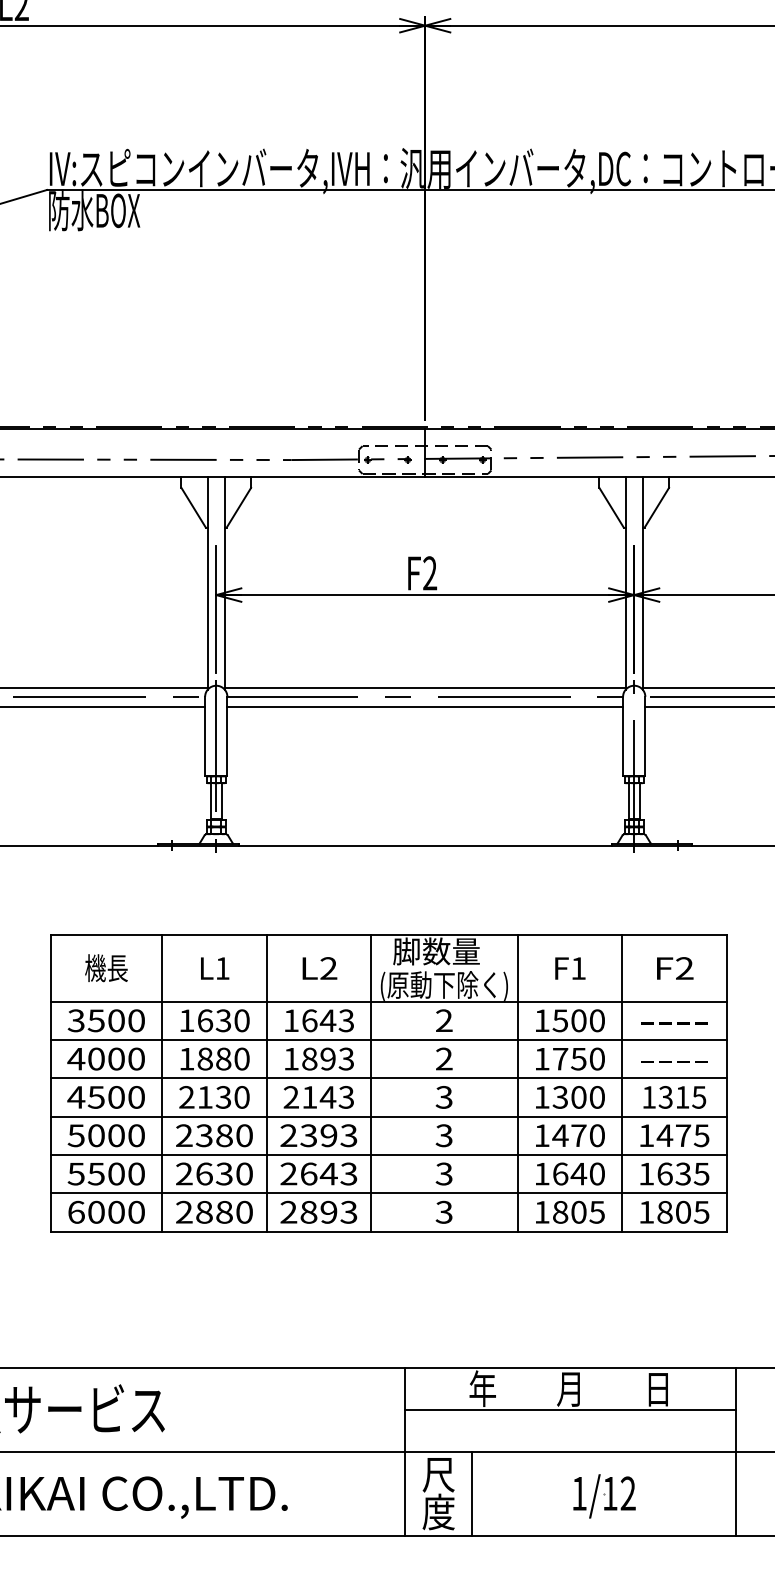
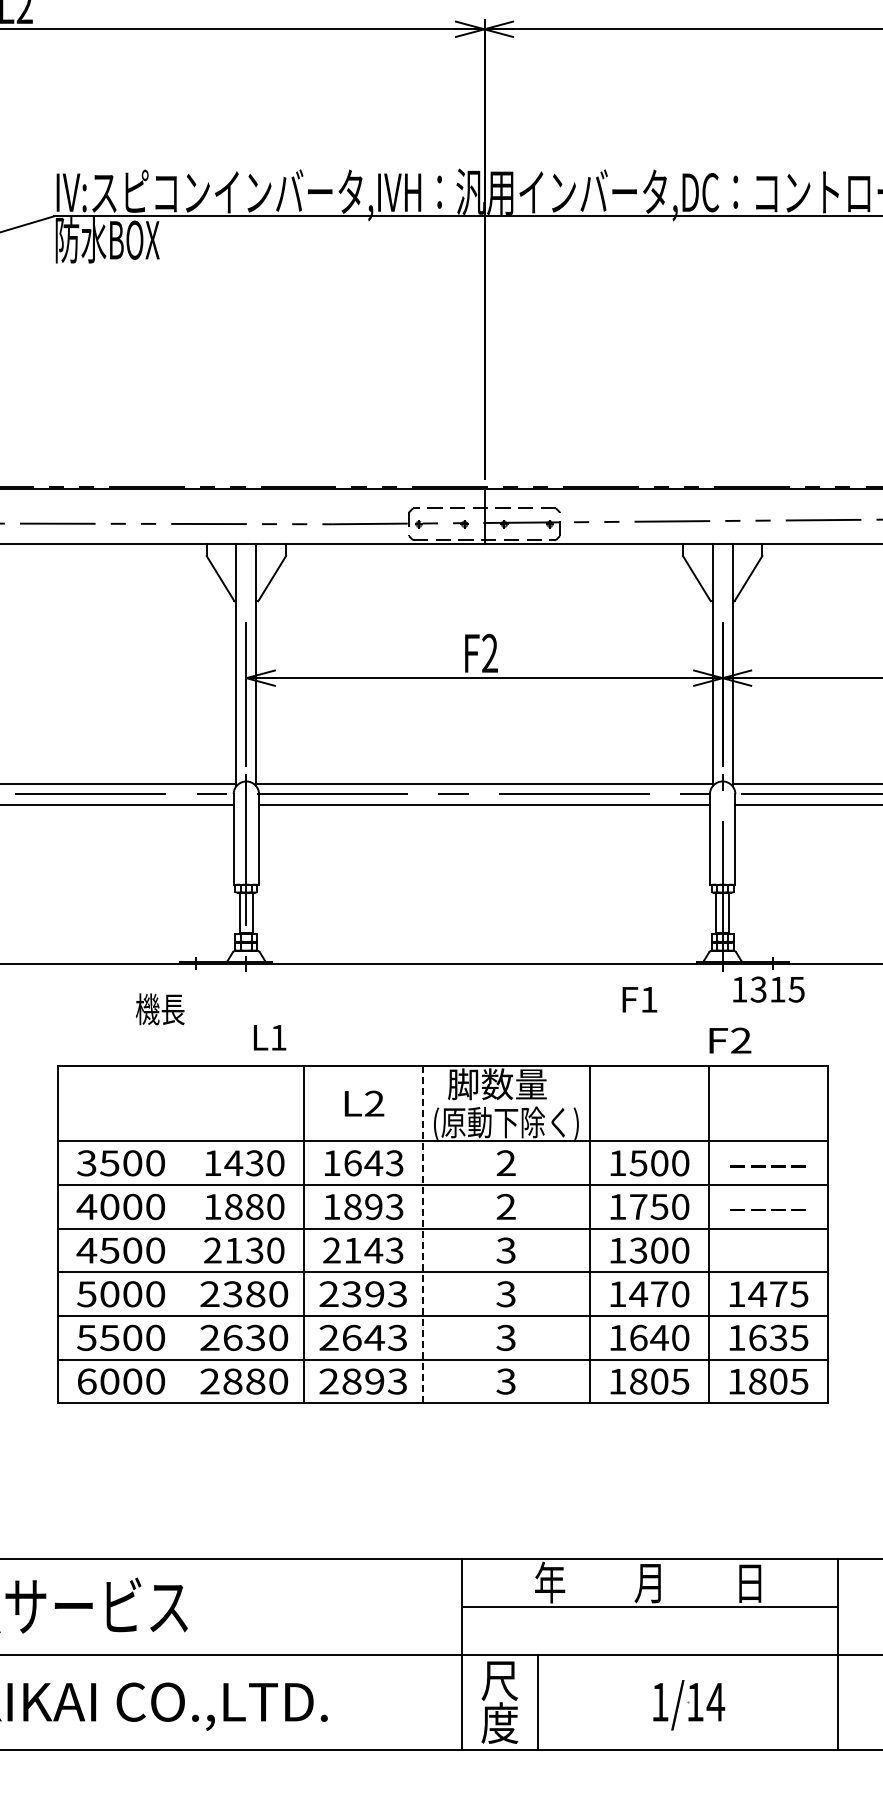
text: (106, 968) -> (160, 1009), moved
text: (215, 968) -> (270, 1037), moved
text: (570, 968) -> (639, 999), moved
text: (675, 968) -> (730, 1040), moved
text: (204, 1020) -> (233, 1163), 1630 -> 1430
line: (161, 1083) -> (184, 1234), removed
line: (371, 1083) -> (423, 1234), solid -> dashed
text: (674, 1097) -> (768, 989), moved
text: (627, 1493) -> (715, 1701), 1/12 -> 1/14

